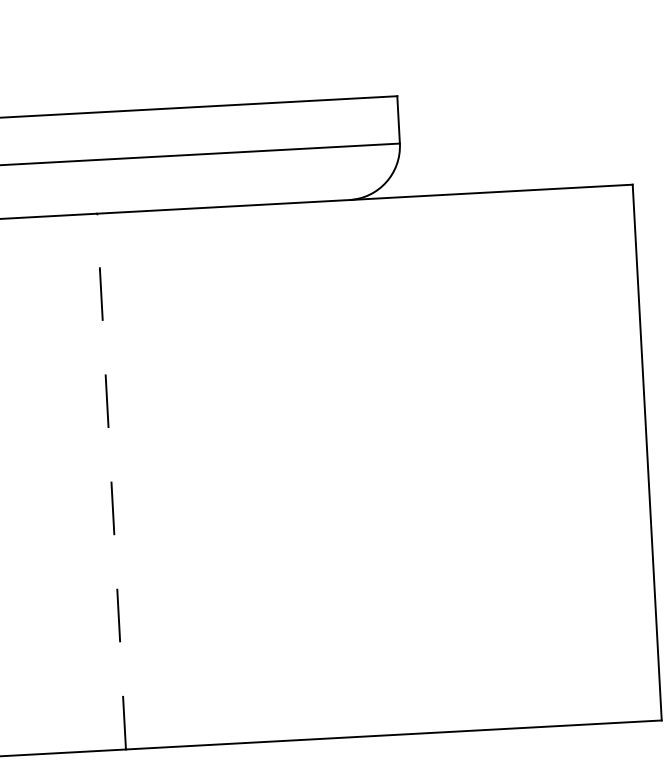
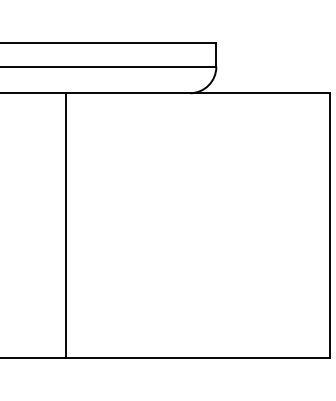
line: (111, 479) -> (65, 224), dashed -> solid

